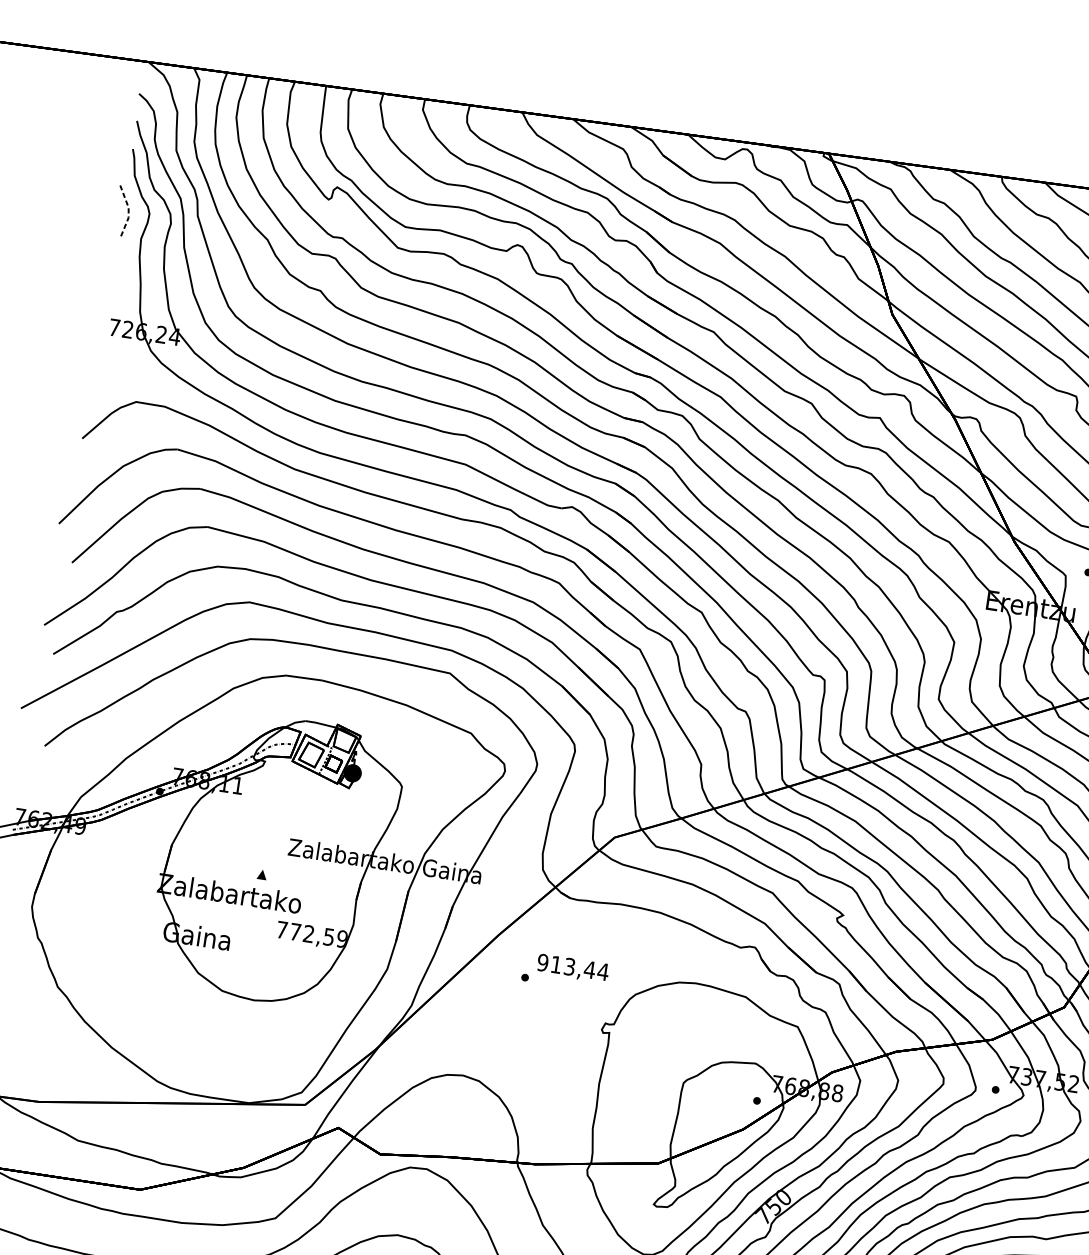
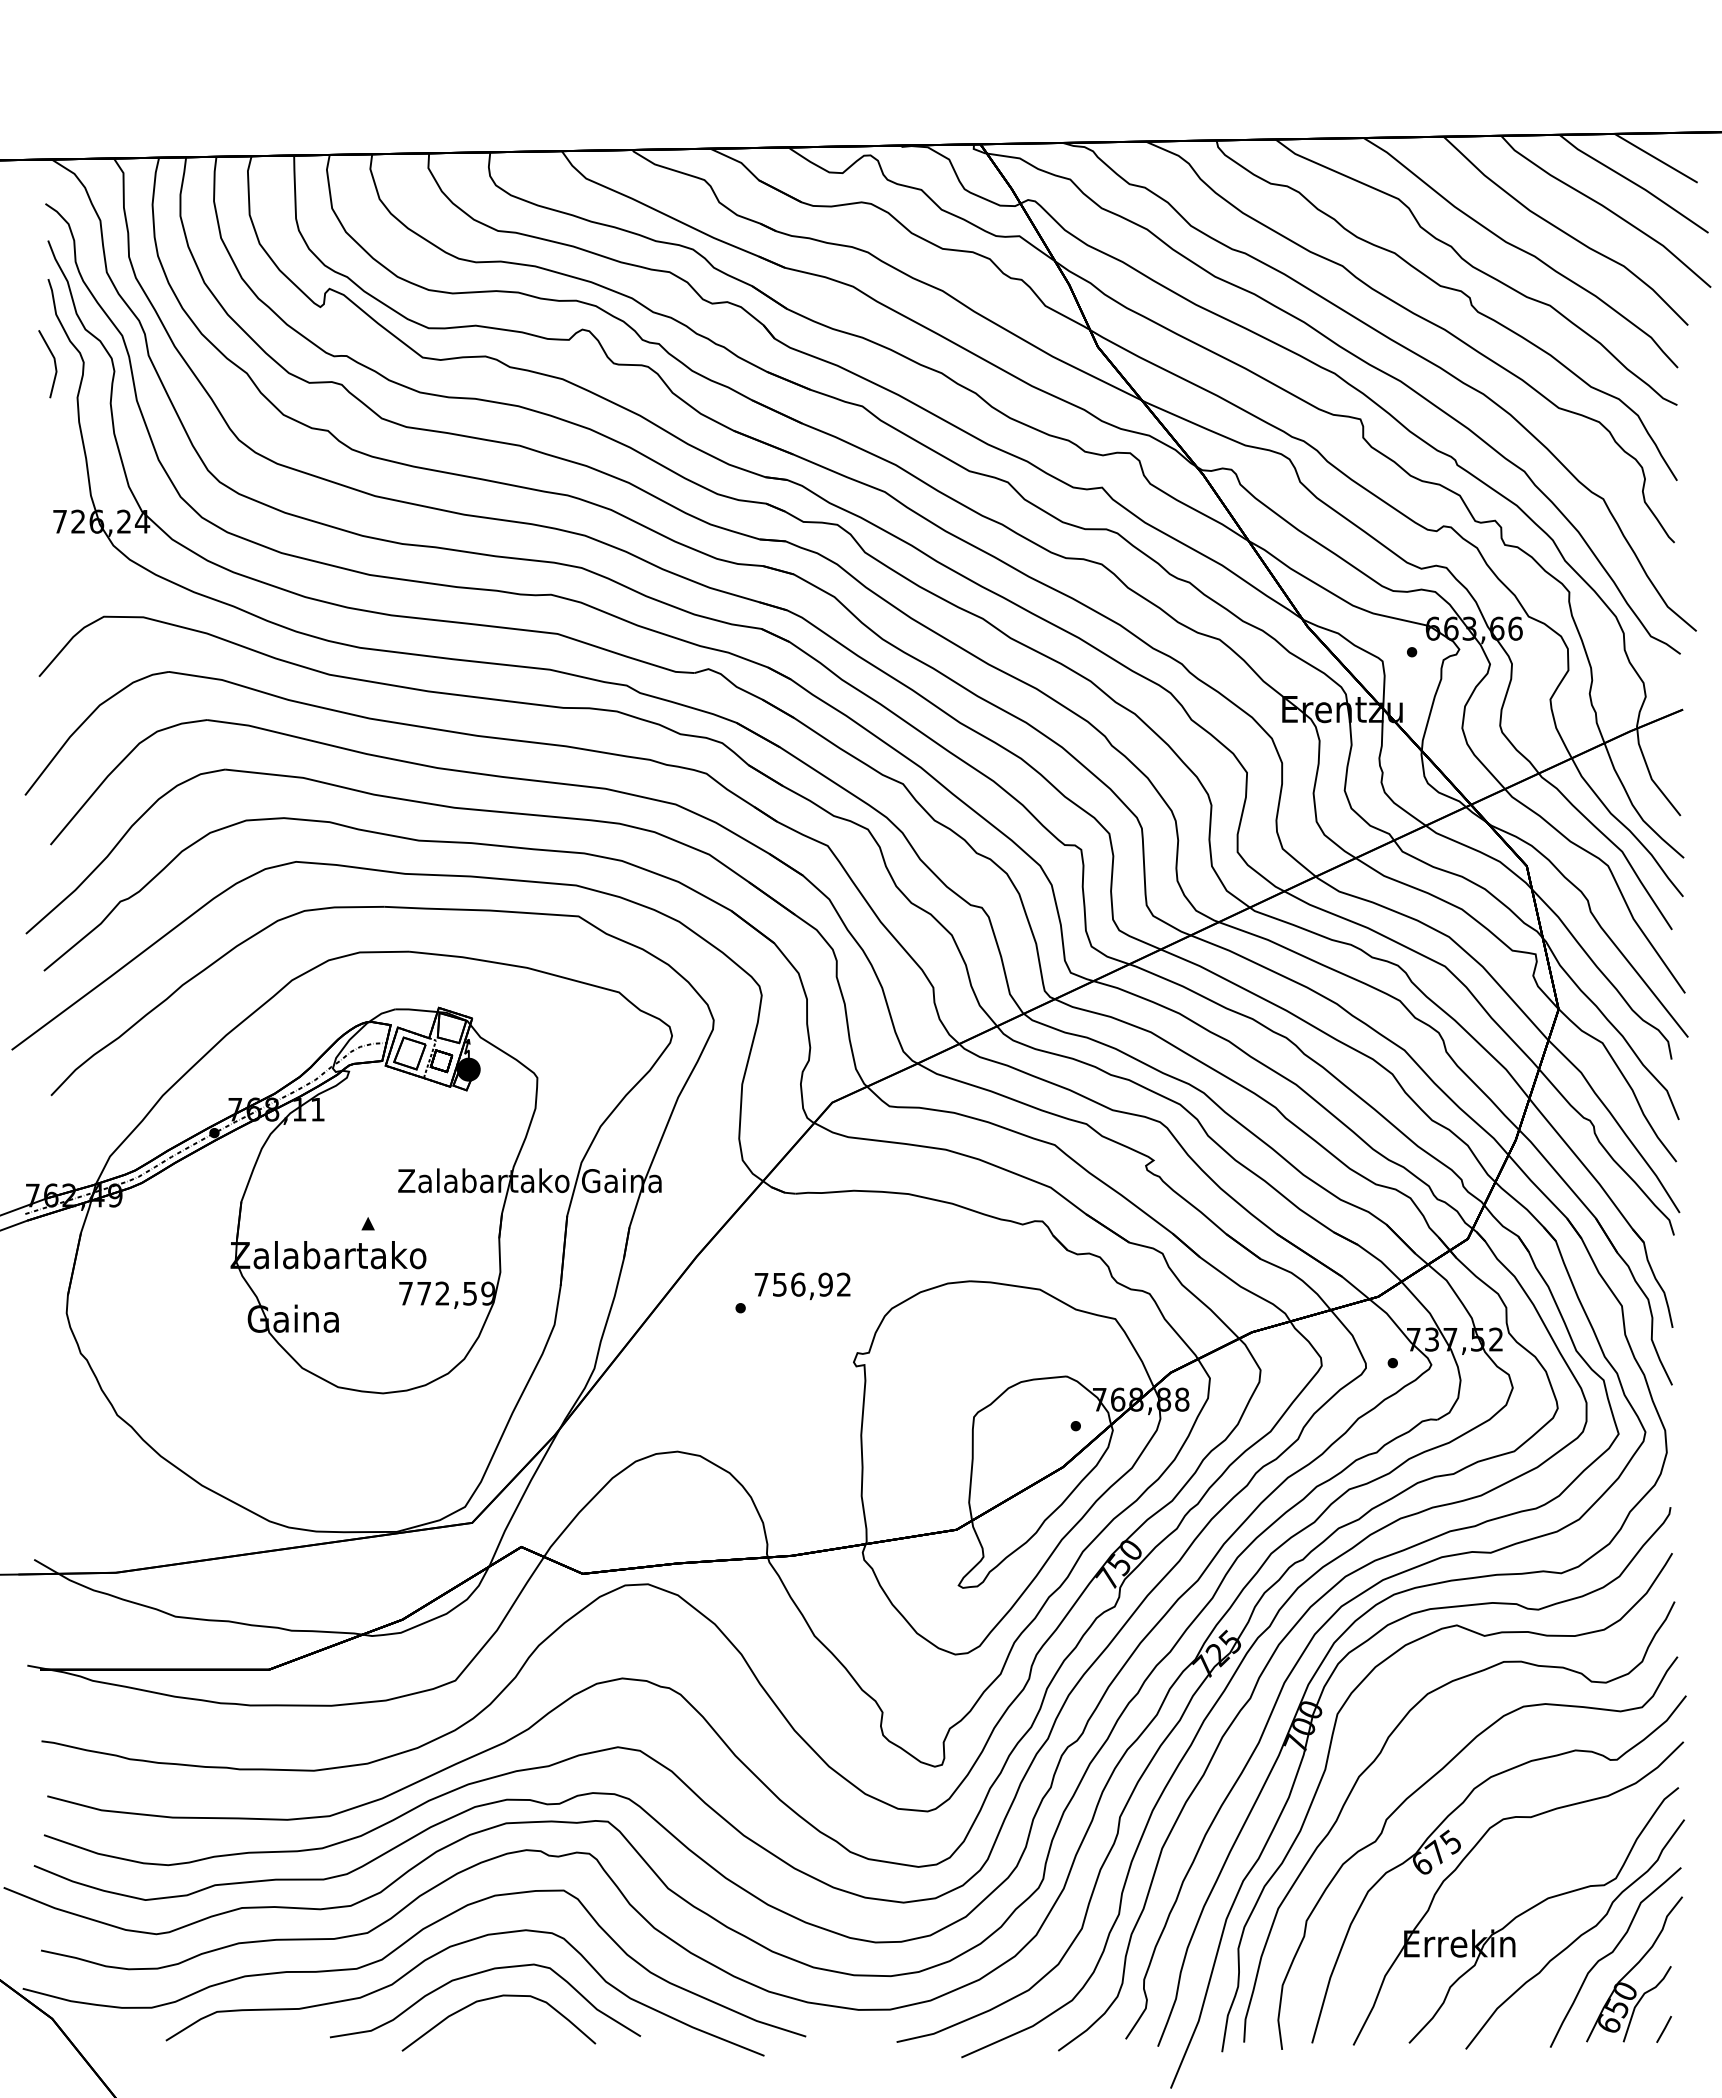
line: (128, 210) -> (55, 362), dashed -> solid
text: (572, 967) -> (802, 1284), 913,44 -> 756,92

